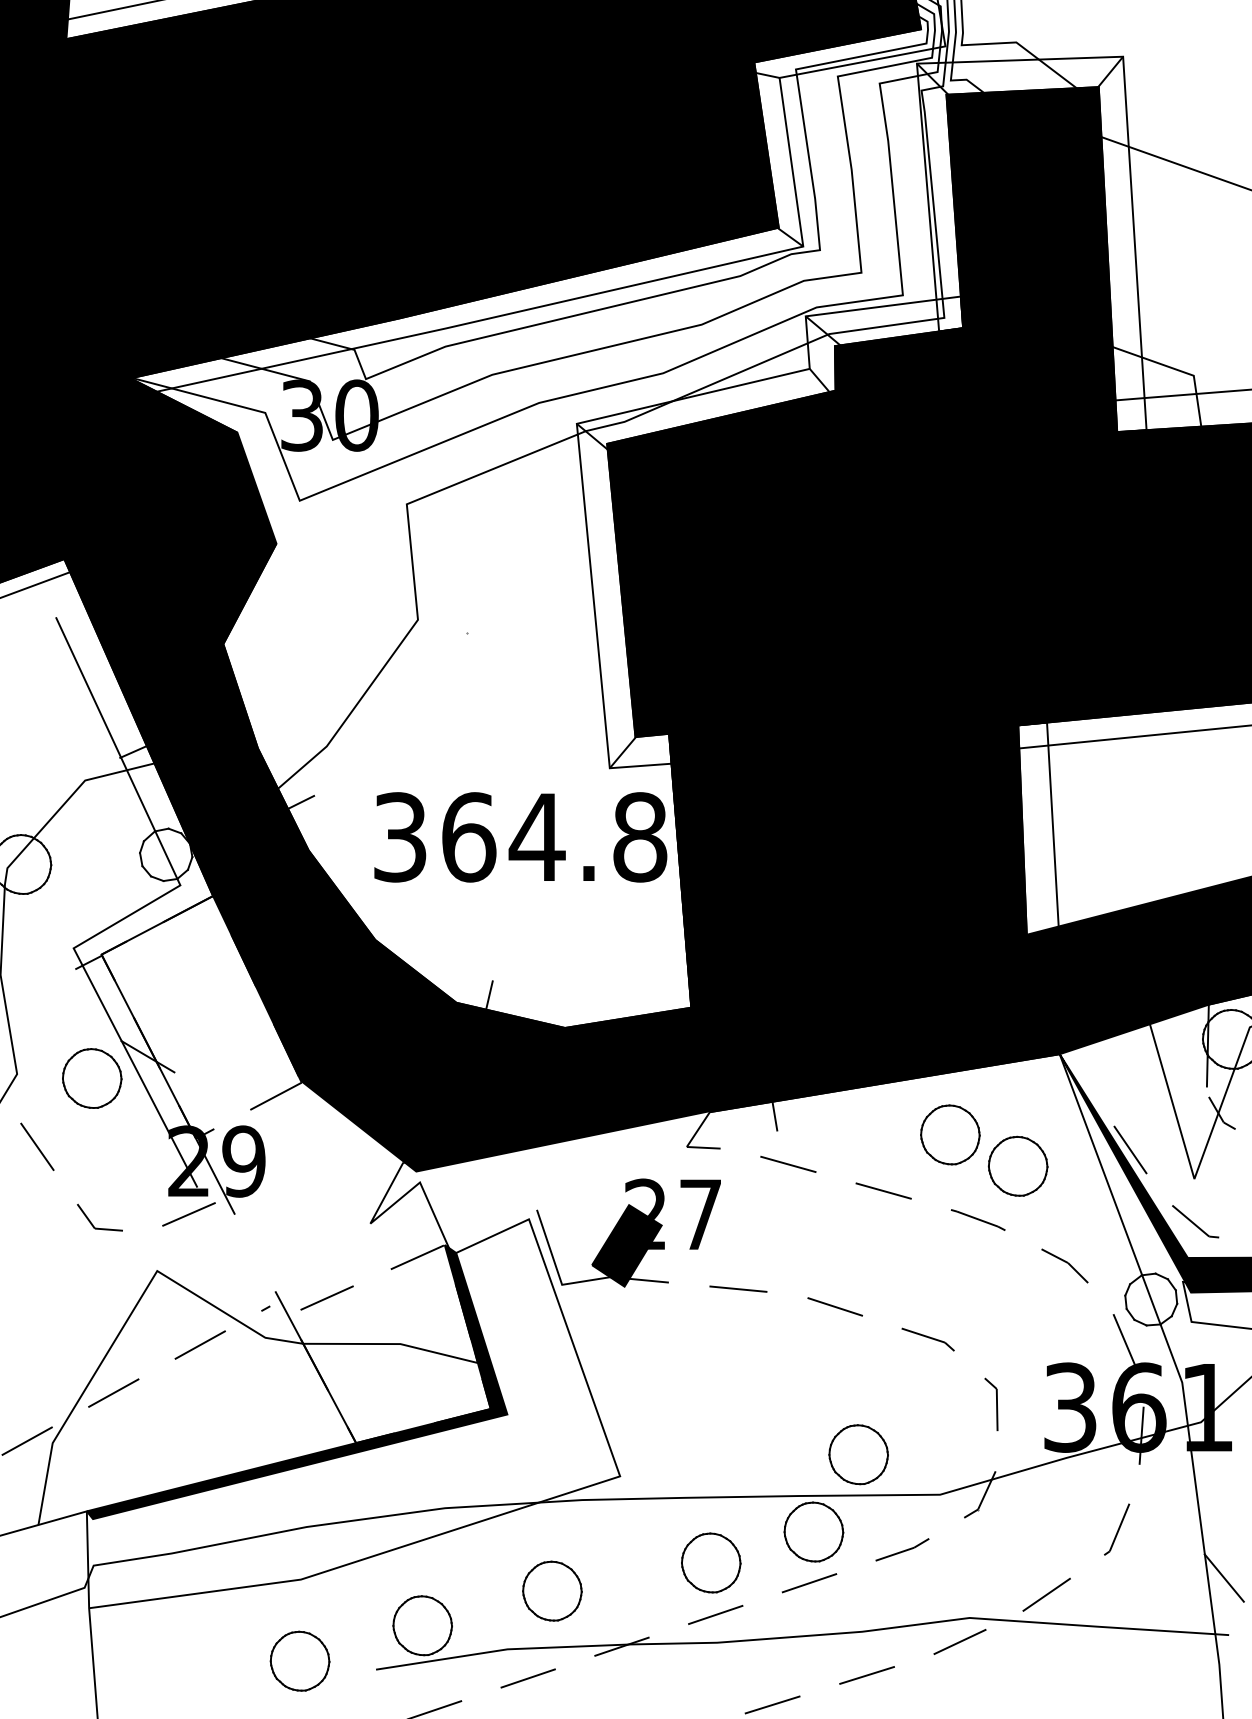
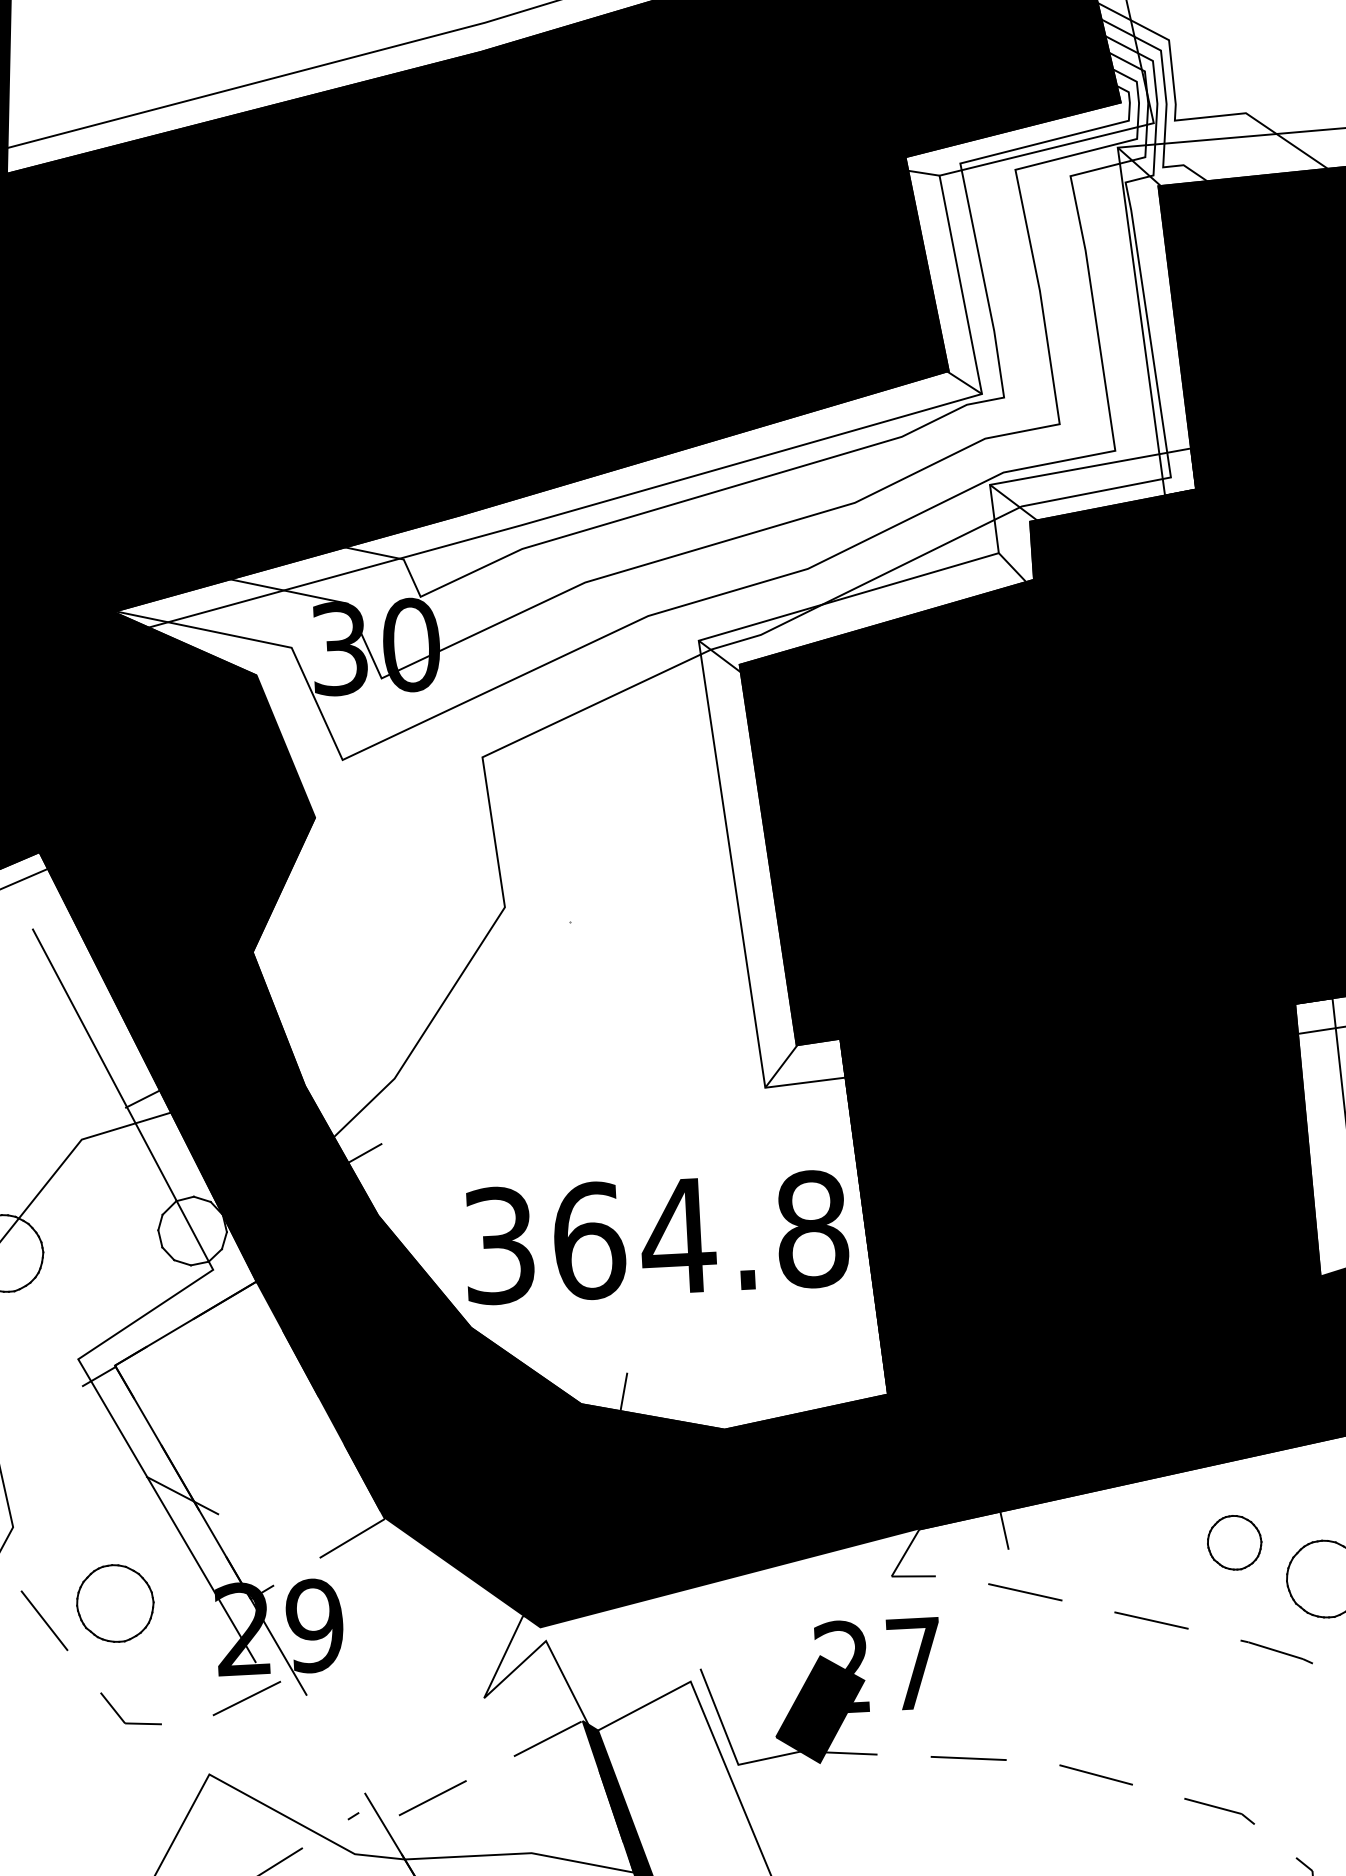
text: (520, 837) -> (656, 1237), moved
part: (92, 1078) -> (115, 1603), moved
part: (950, 1134) -> (1234, 1542), size x0.7

